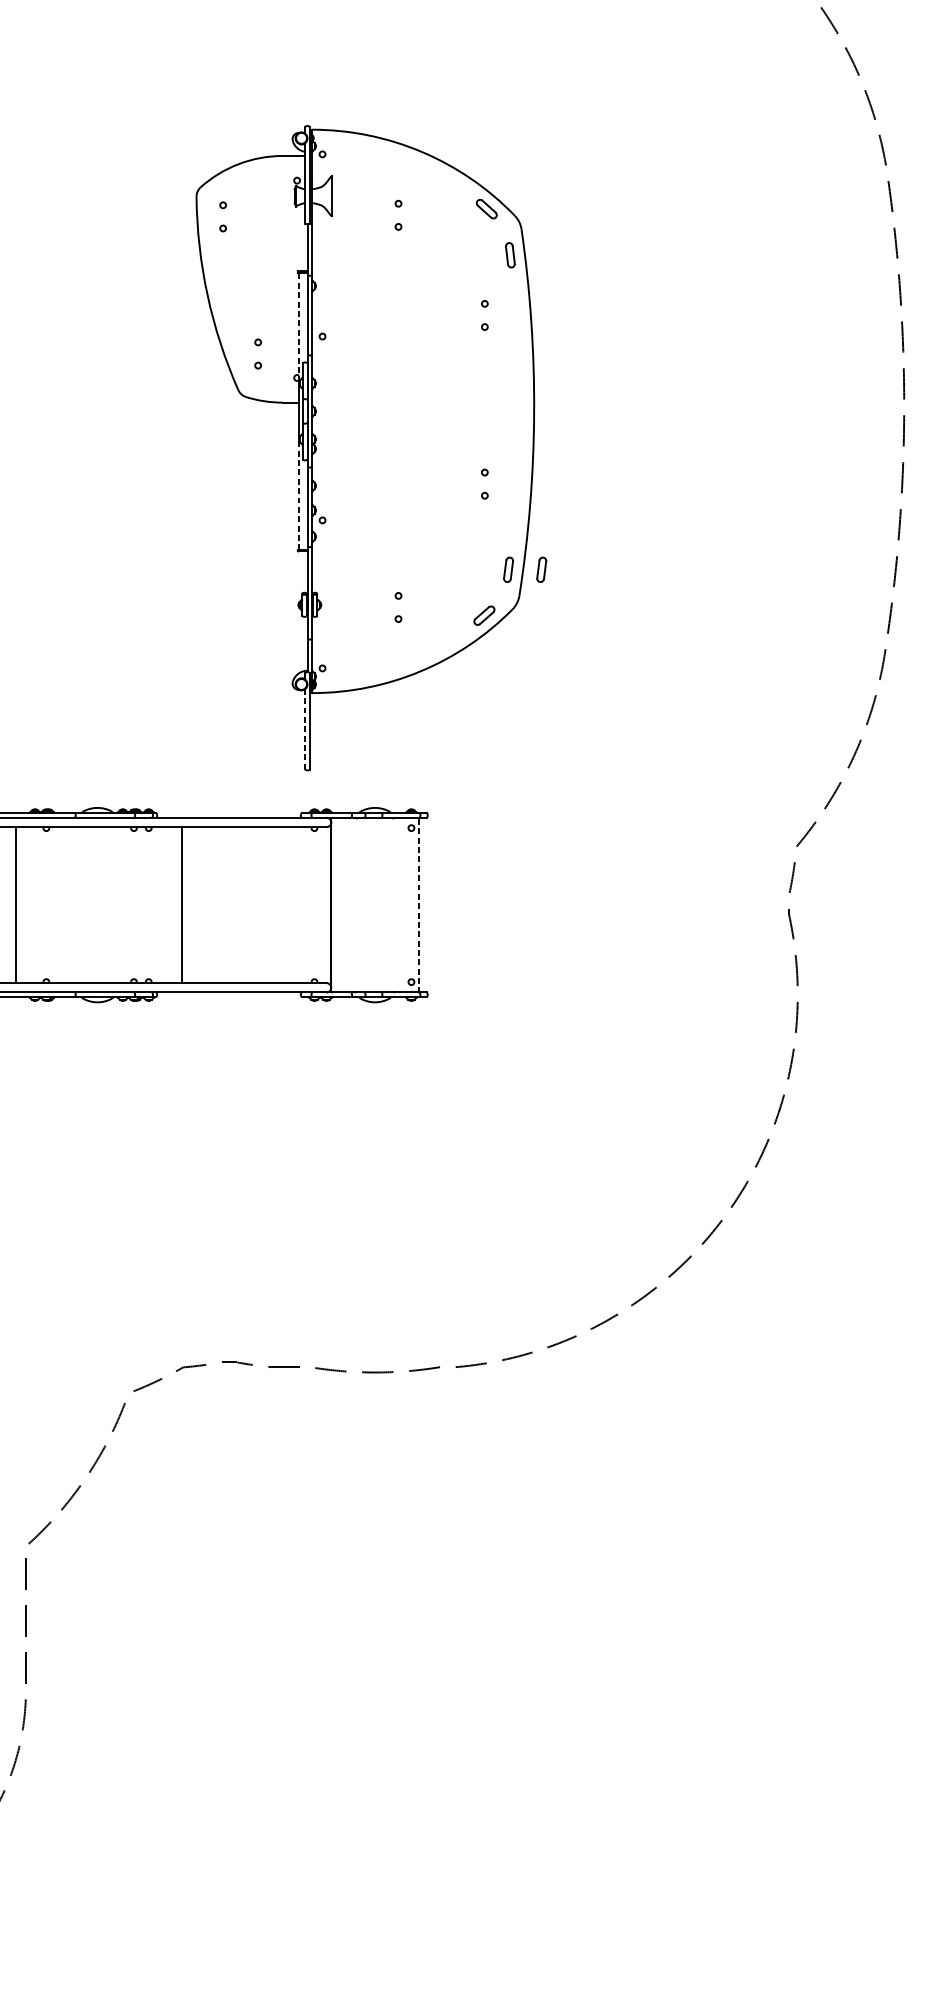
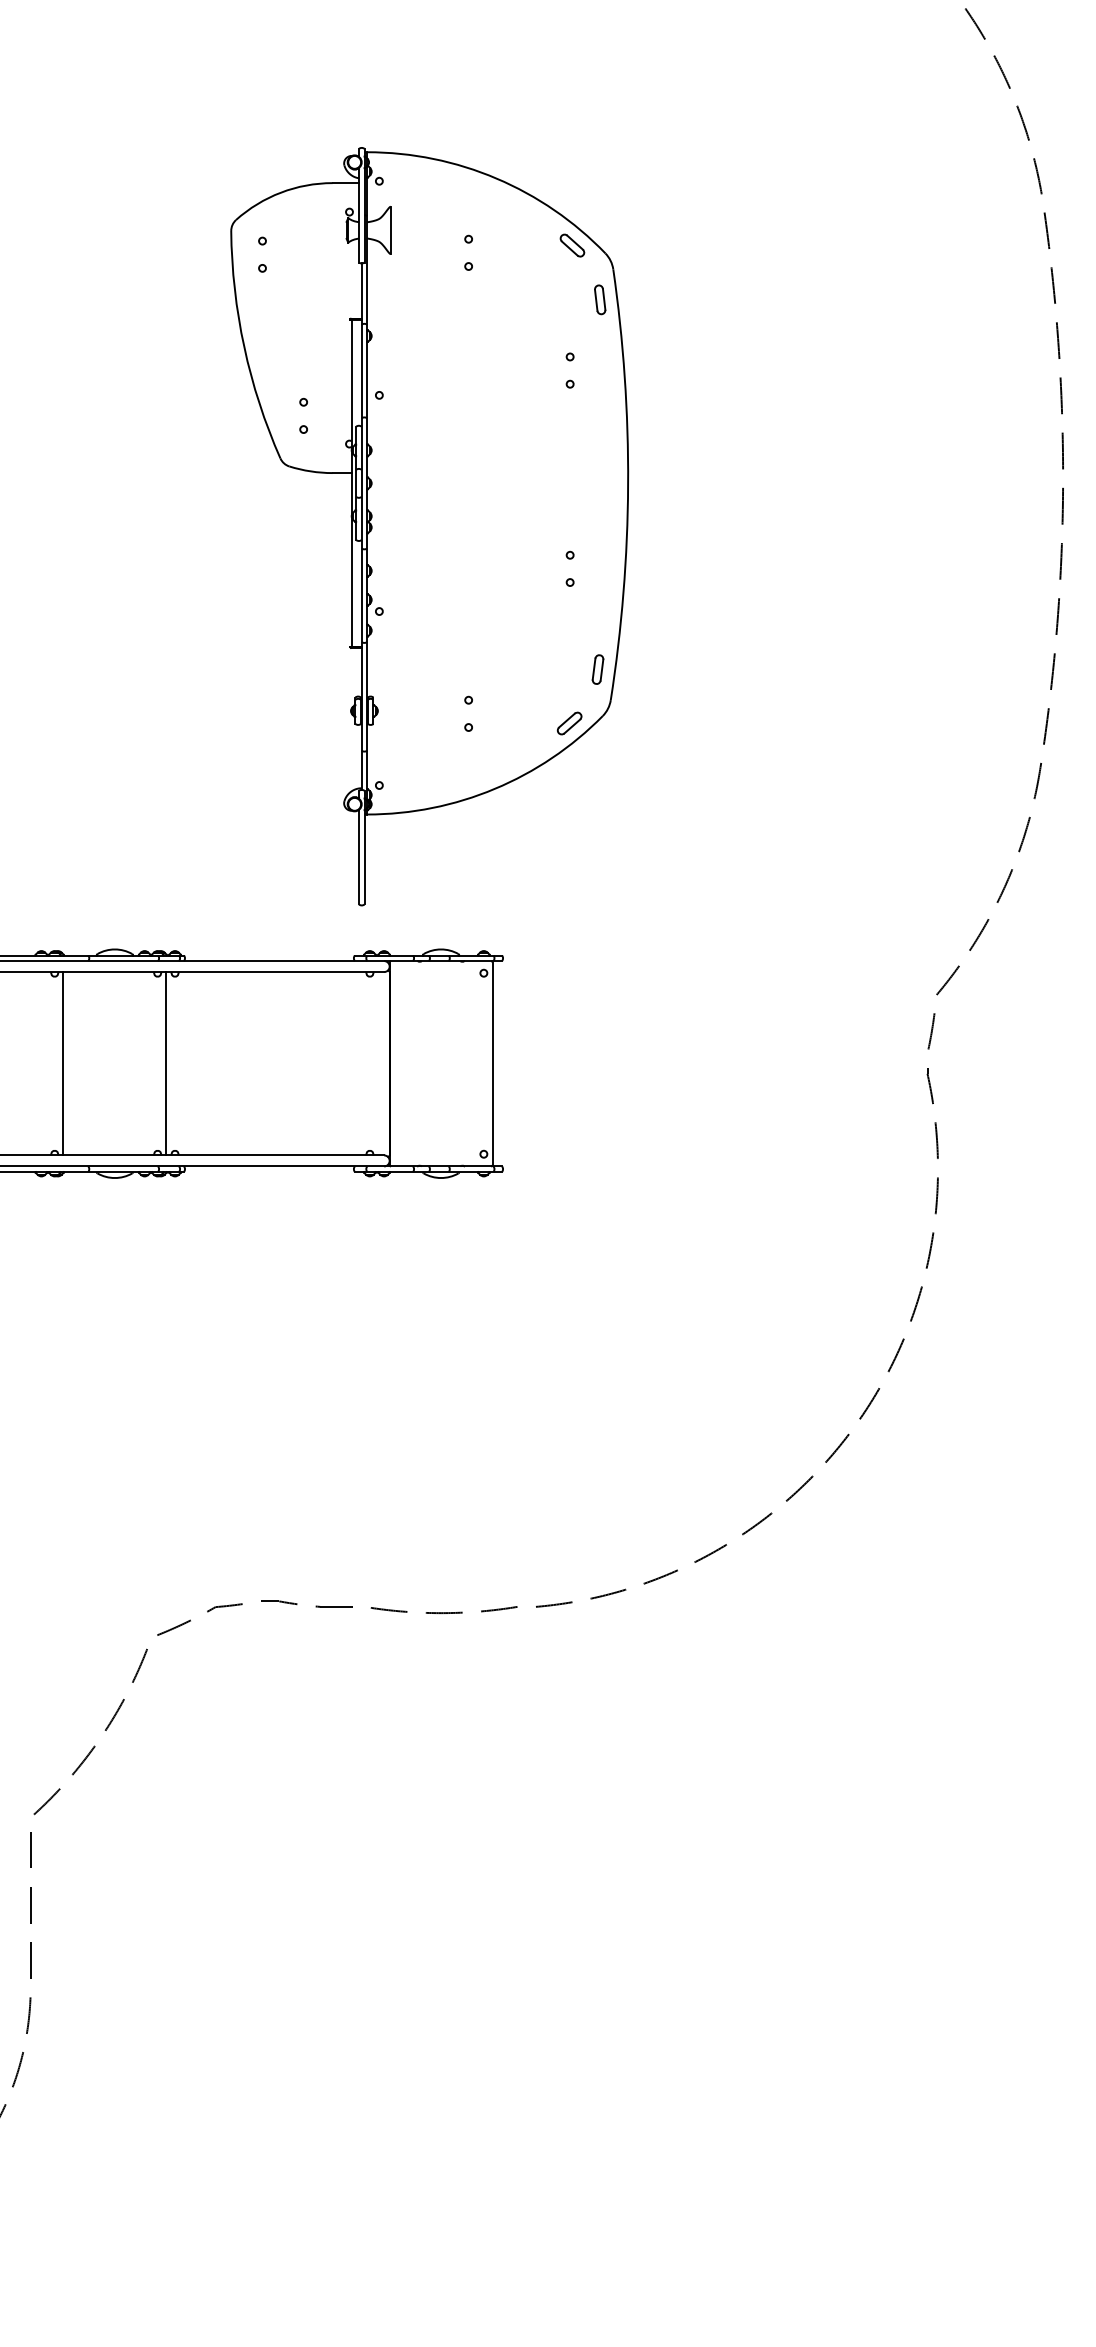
line: (298, 327) -> (351, 384), dashed -> solid
line: (298, 495) -> (351, 582), dashed -> solid
part: (541, 569) -> (636, 669), removed
line: (305, 728) -> (359, 856), dashed -> solid
line: (16, 904) -> (63, 1063), moved
line: (182, 904) -> (166, 1063), moved
line: (418, 905) -> (492, 1064), dashed -> solid

